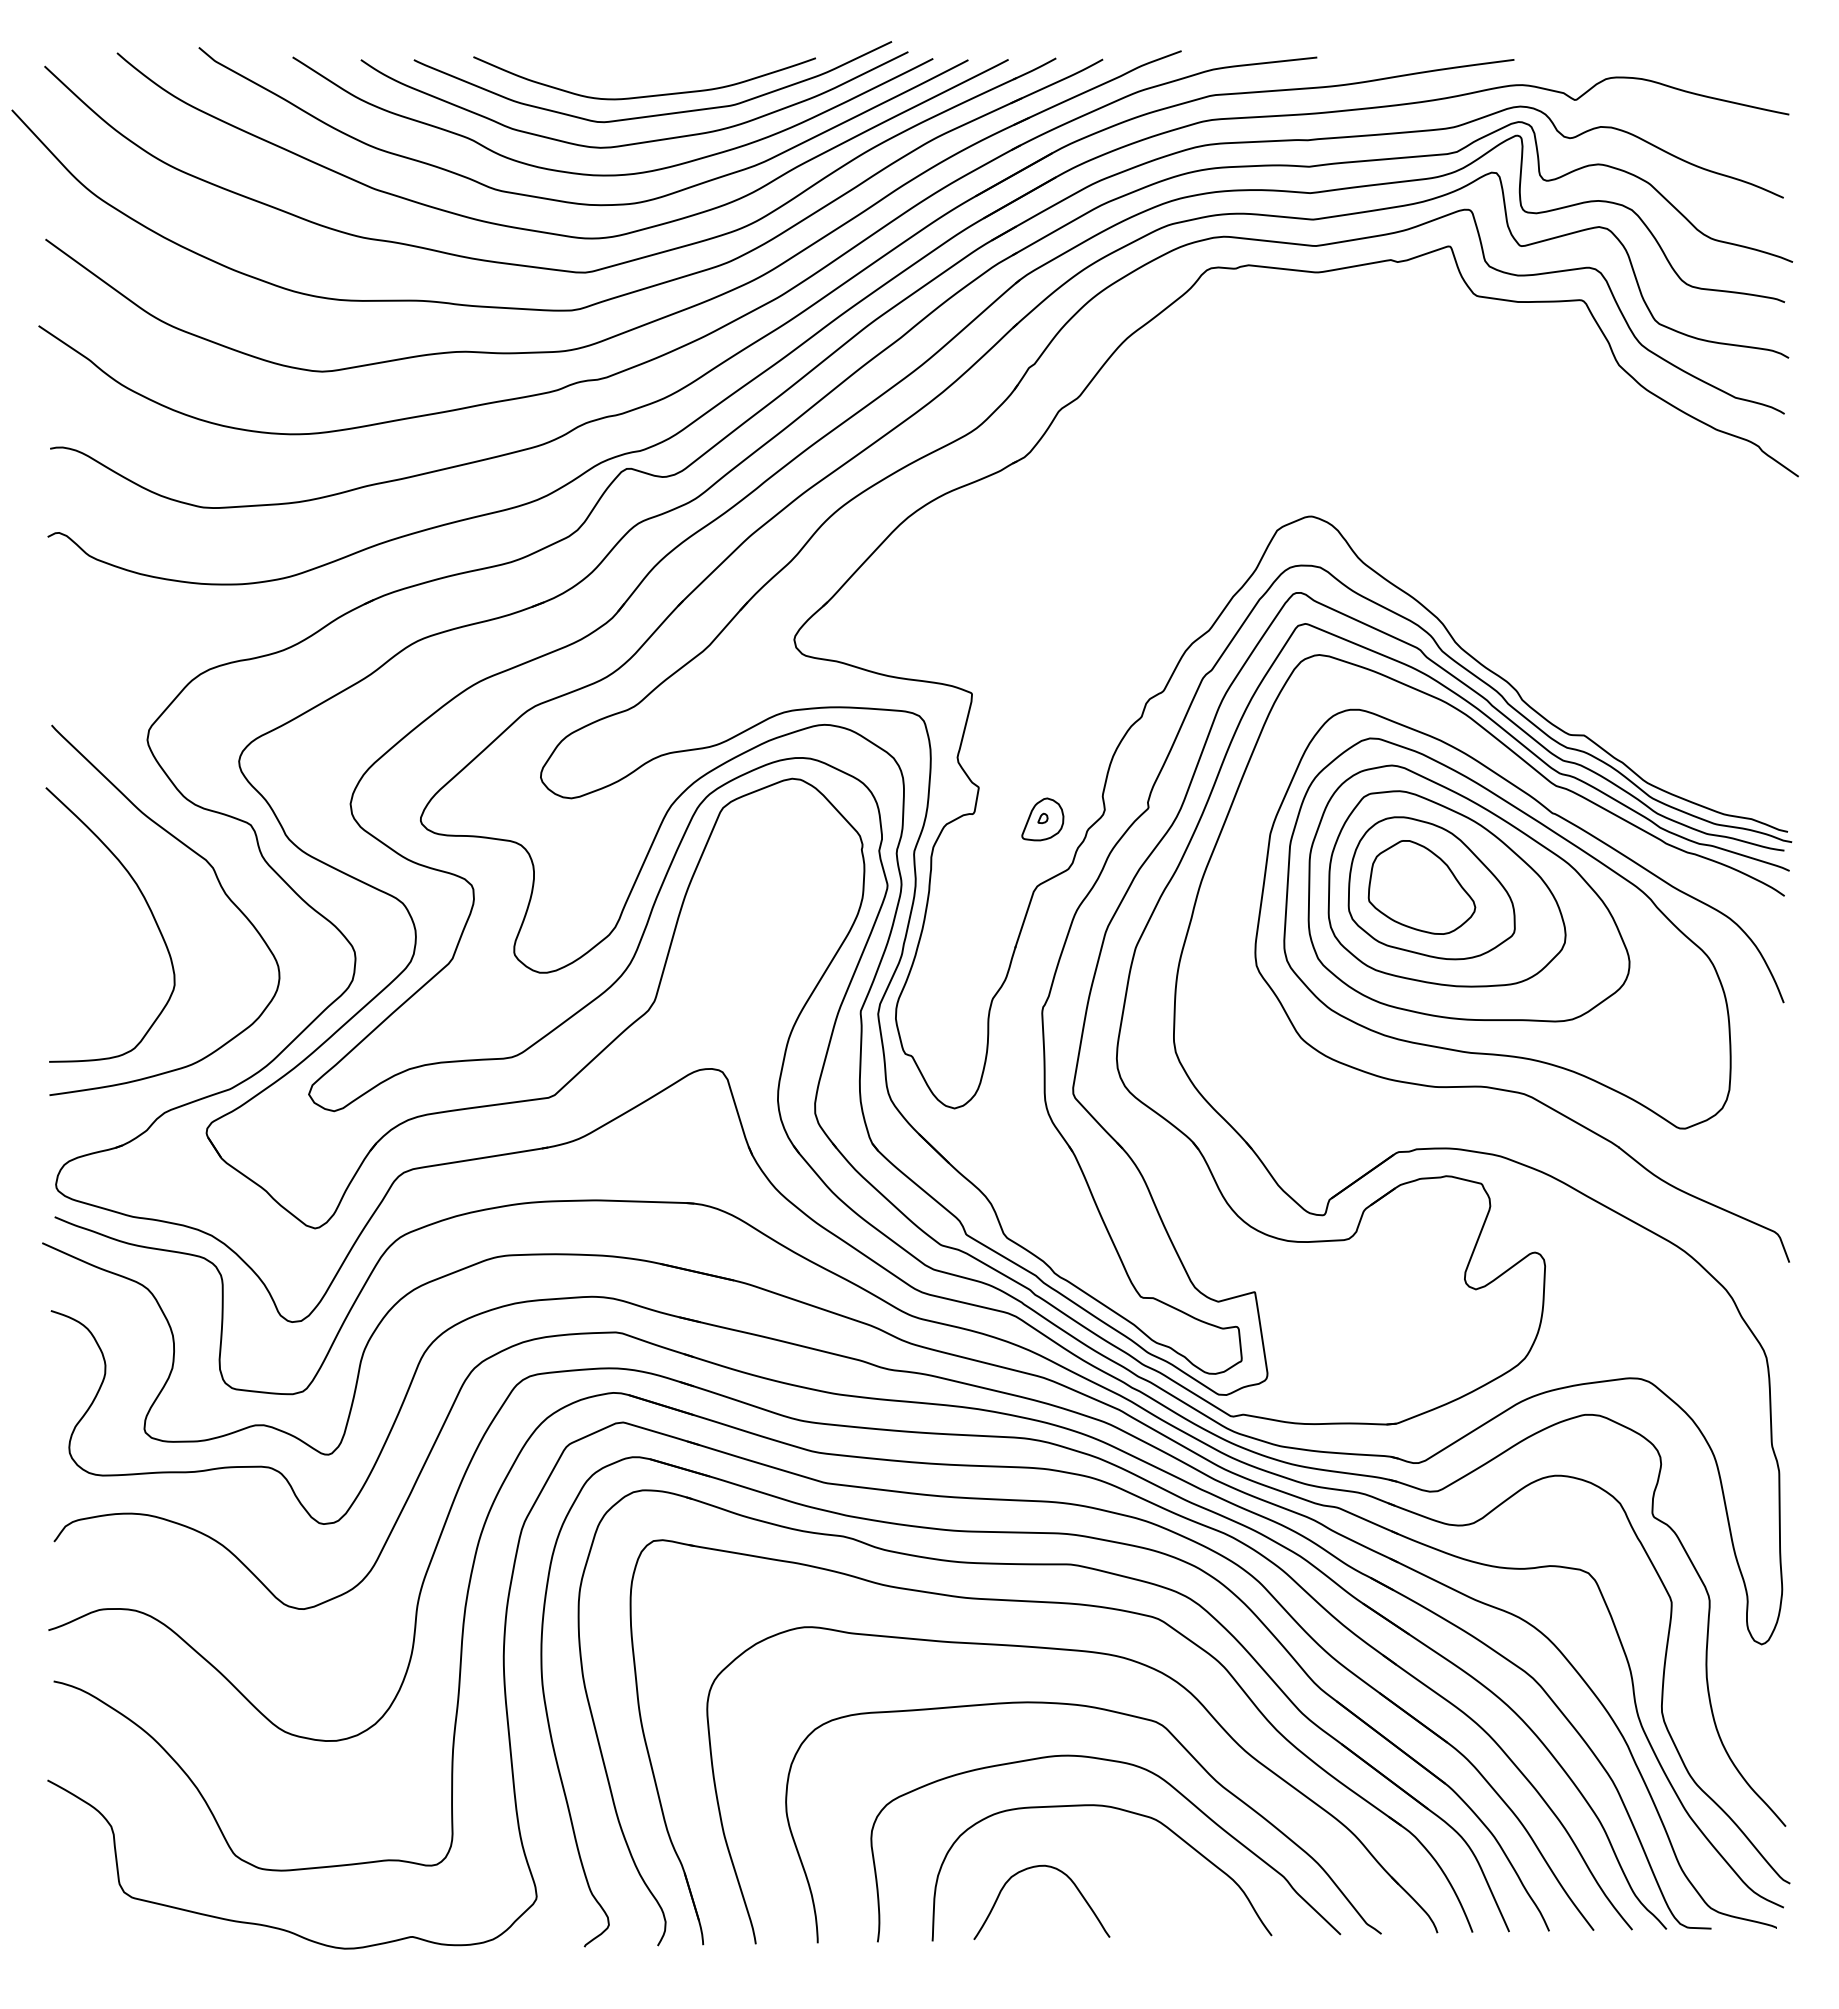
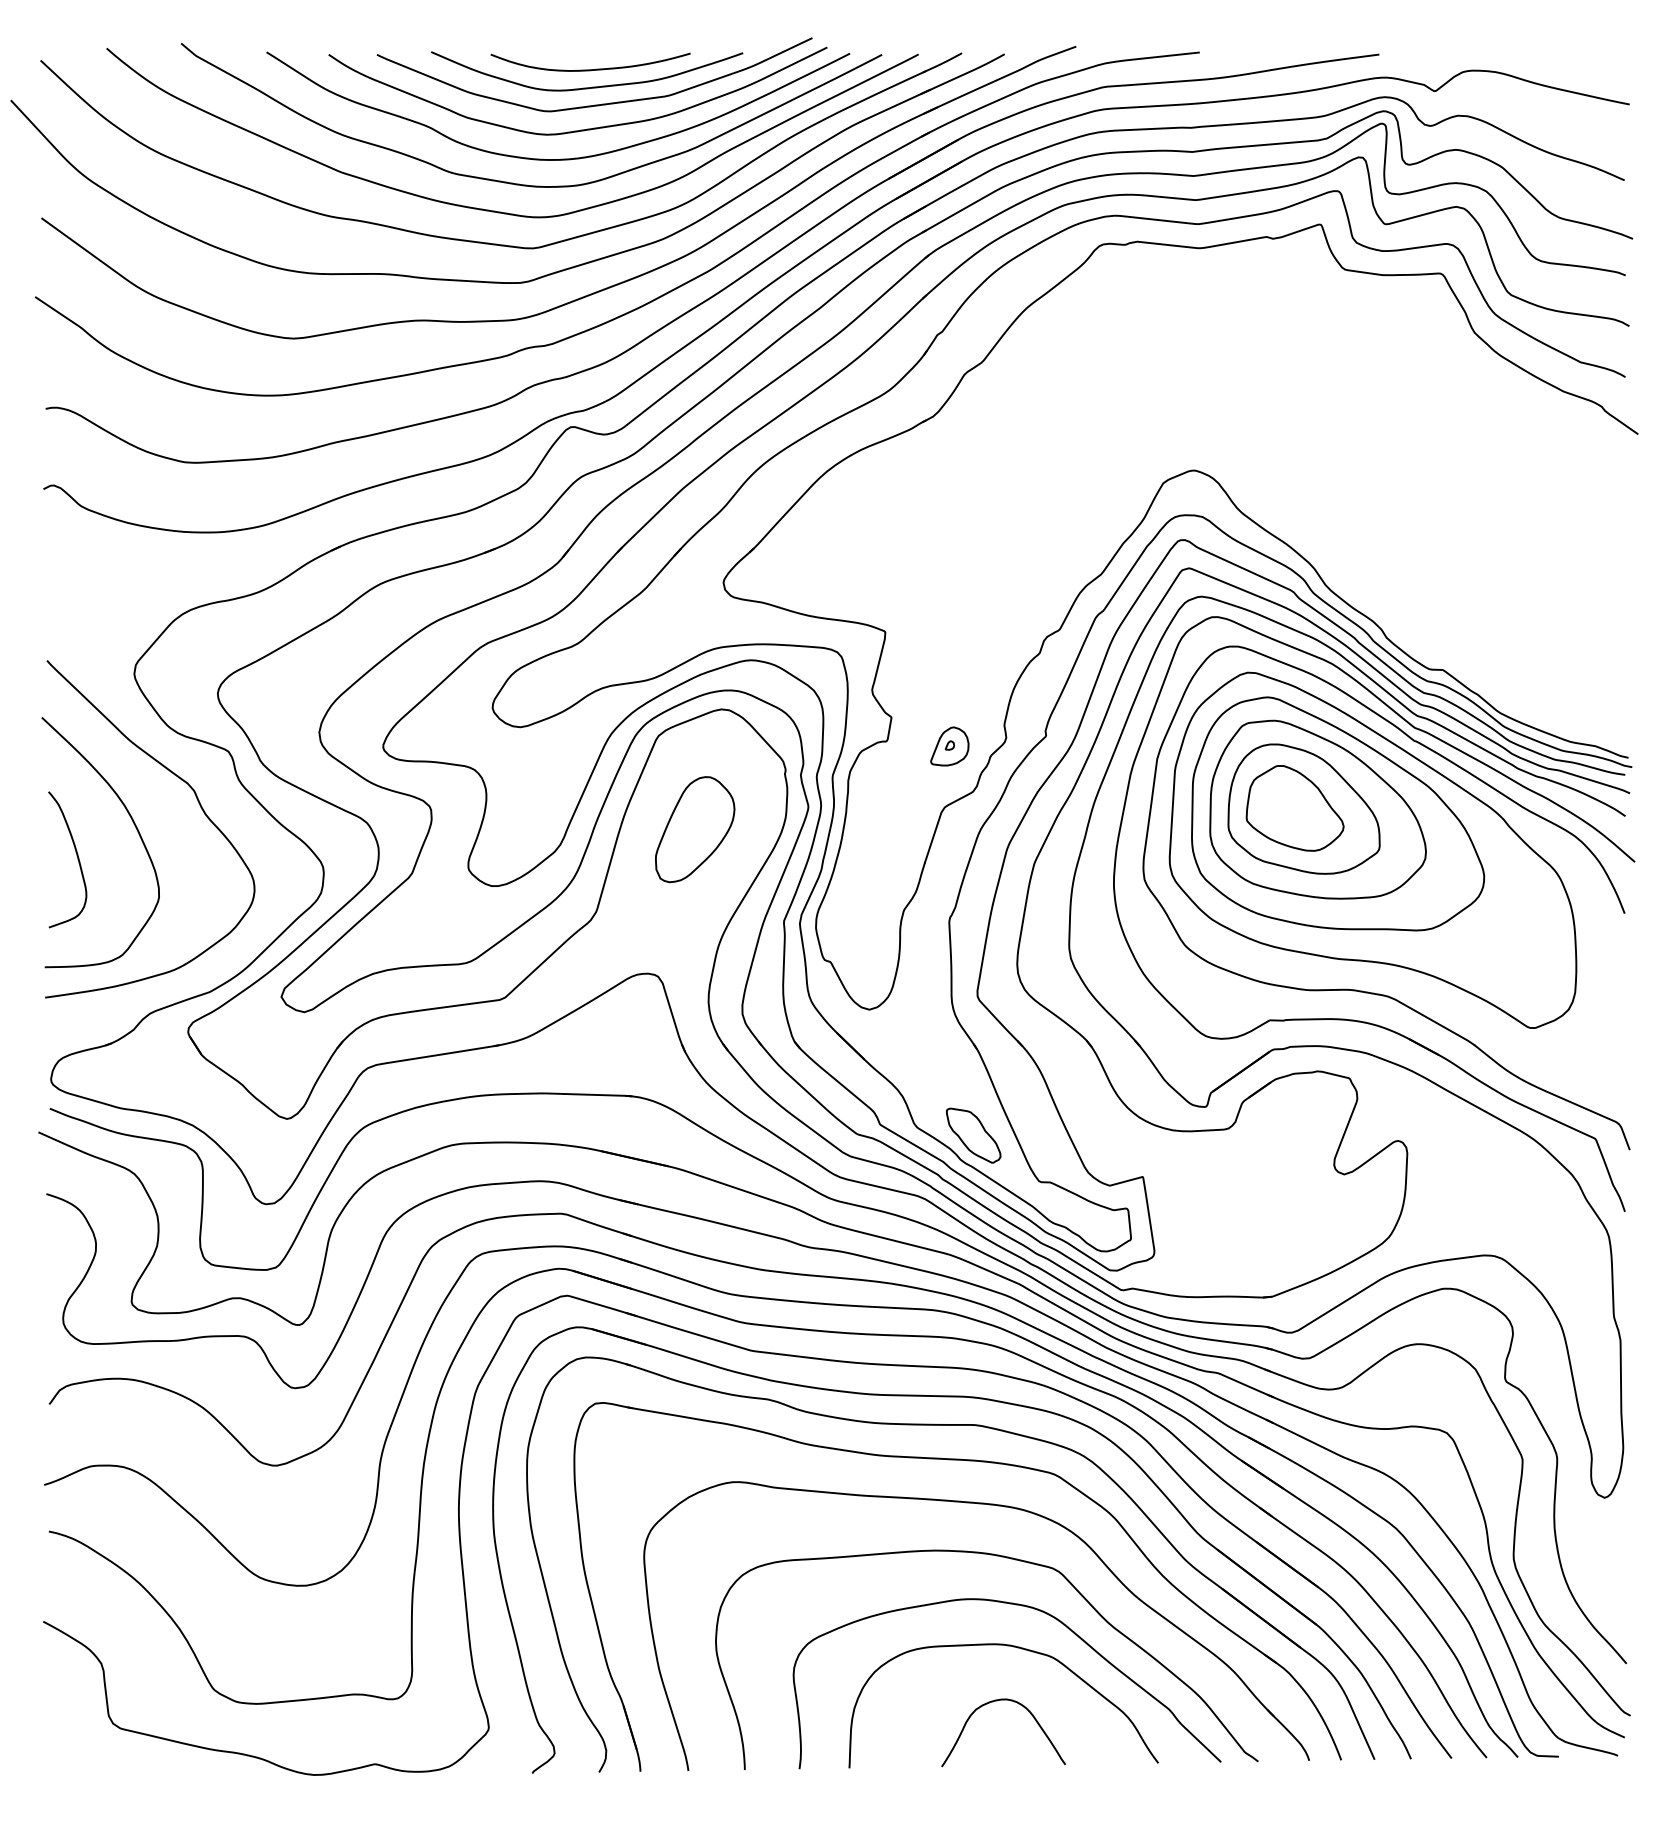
curve: (650, 75) -> (592, 68), added
part: (763, 910) -> (695, 829), added
curve: (84, 941) -> (76, 857), added
part: (1494, 1120) -> (1361, 1020), added
part: (1068, 1246) -> (973, 1135), added
curve: (1032, 1868) -> (995, 1701), moved

